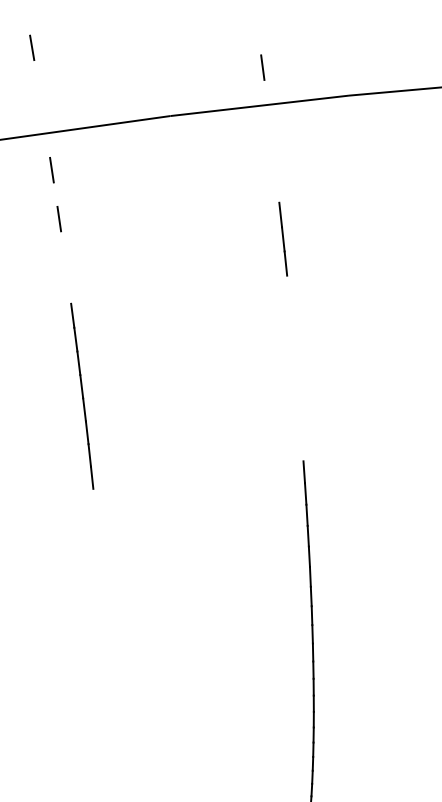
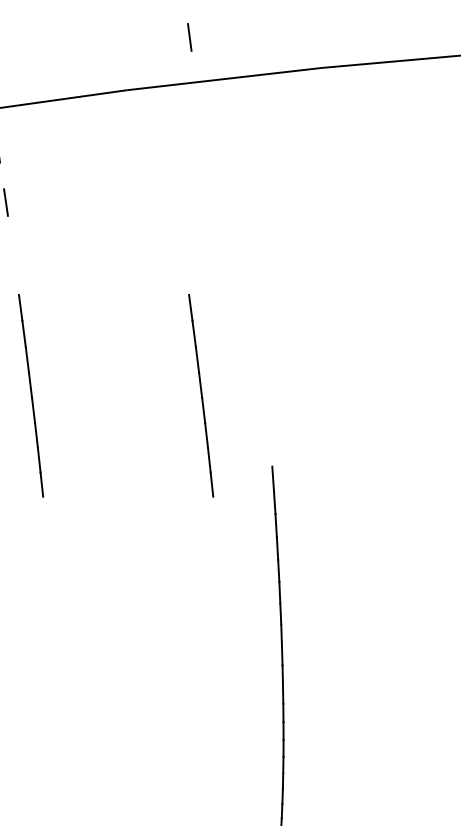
line: (262, 67) -> (189, 37), moved
line: (282, 238) -> (249, 223), removed
line: (238, 395) -> (201, 394), added

